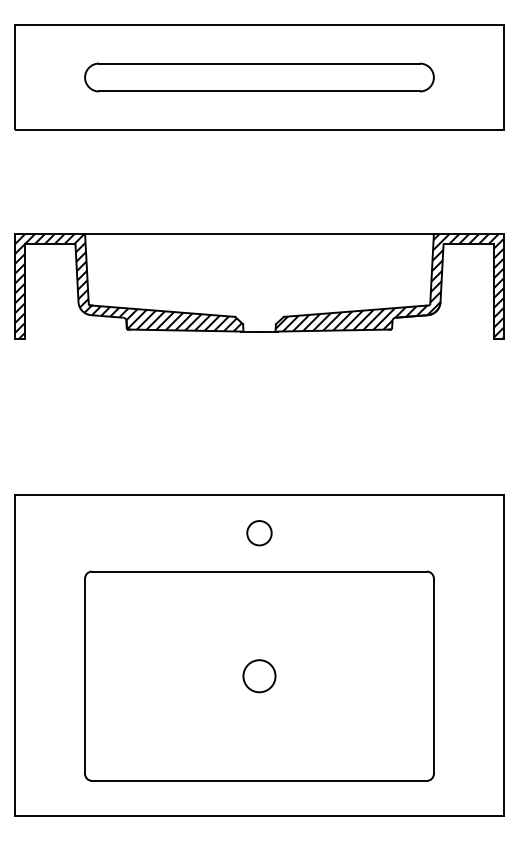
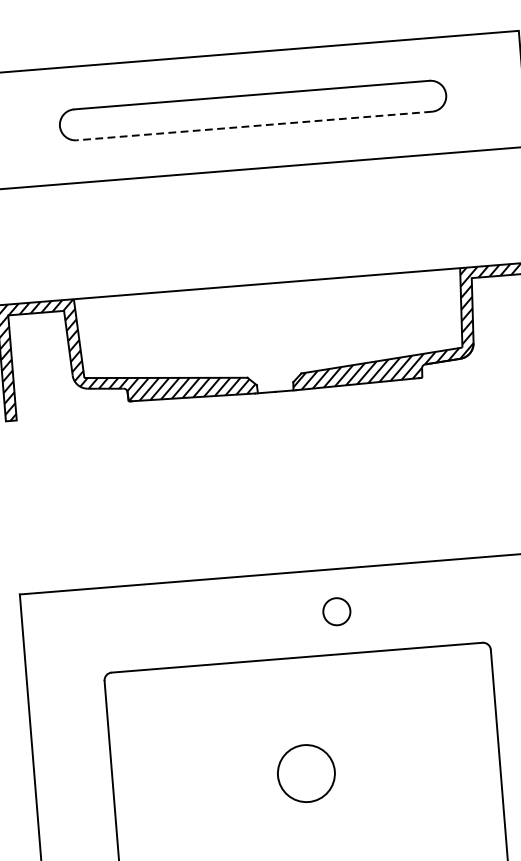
line: (258, 91) -> (253, 126), solid -> dashed
circle: (259, 533) -> (336, 612), moved
circle: (259, 676) -> (306, 773), size x1.6

